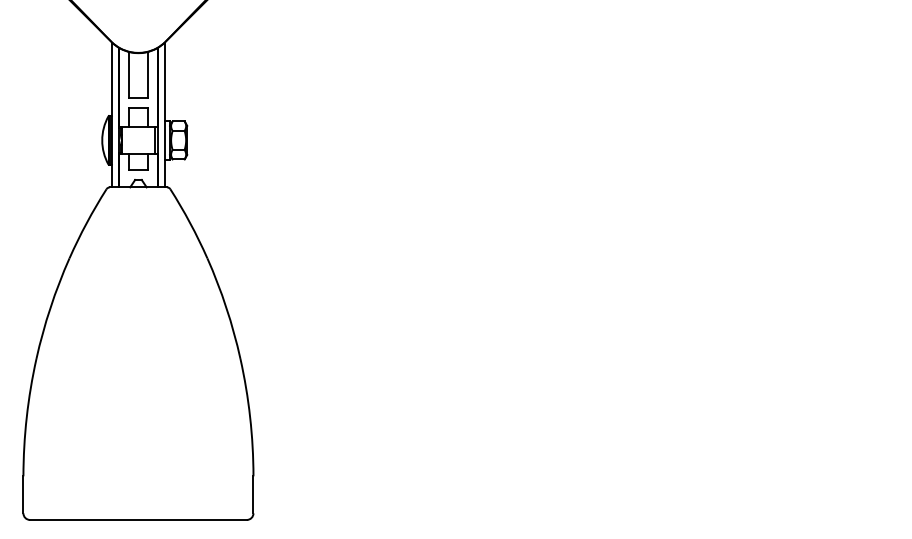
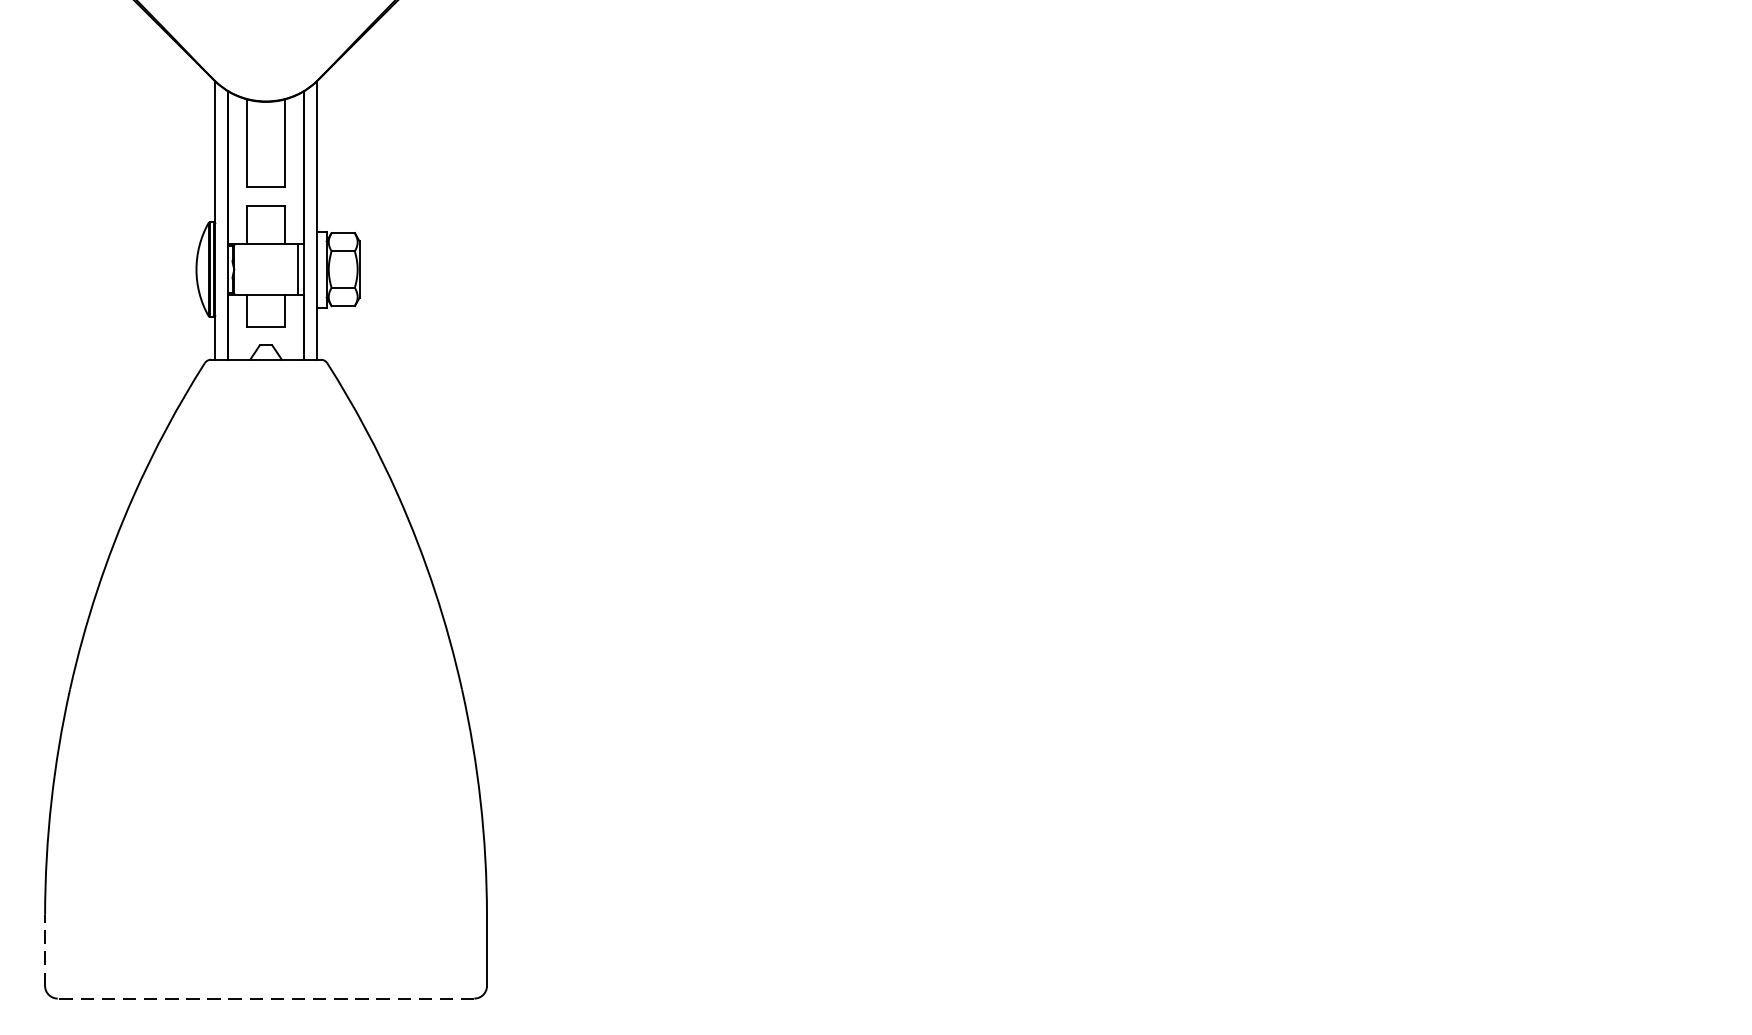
line: (23, 494) -> (45, 949), solid -> dashed
line: (137, 519) -> (264, 997), solid -> dashed

